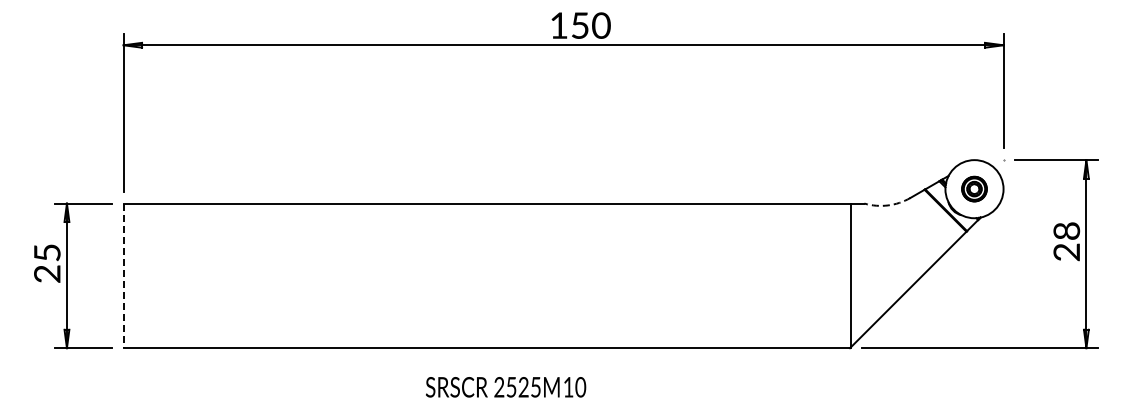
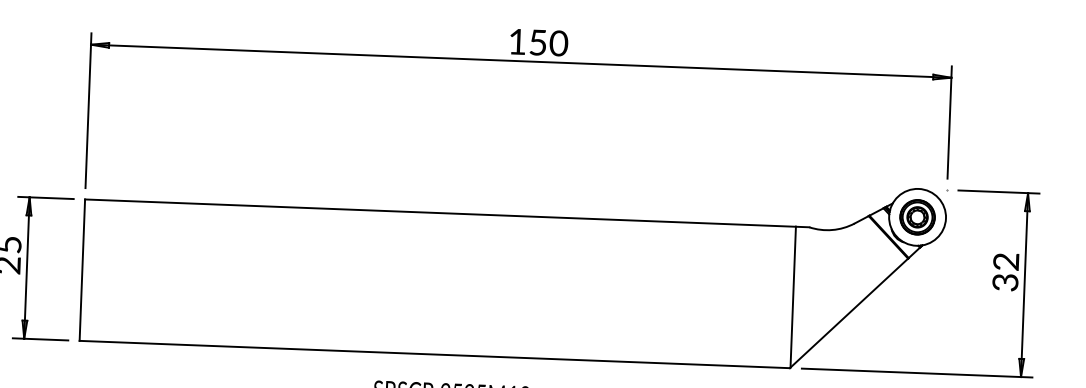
part: (974, 188) -> (917, 216), size x1.43
arc: (887, 205) -> (831, 230), dashed -> solid
text: (1067, 241) -> (1006, 272), 28 -> 32
line: (123, 276) -> (82, 270), dashed -> solid

